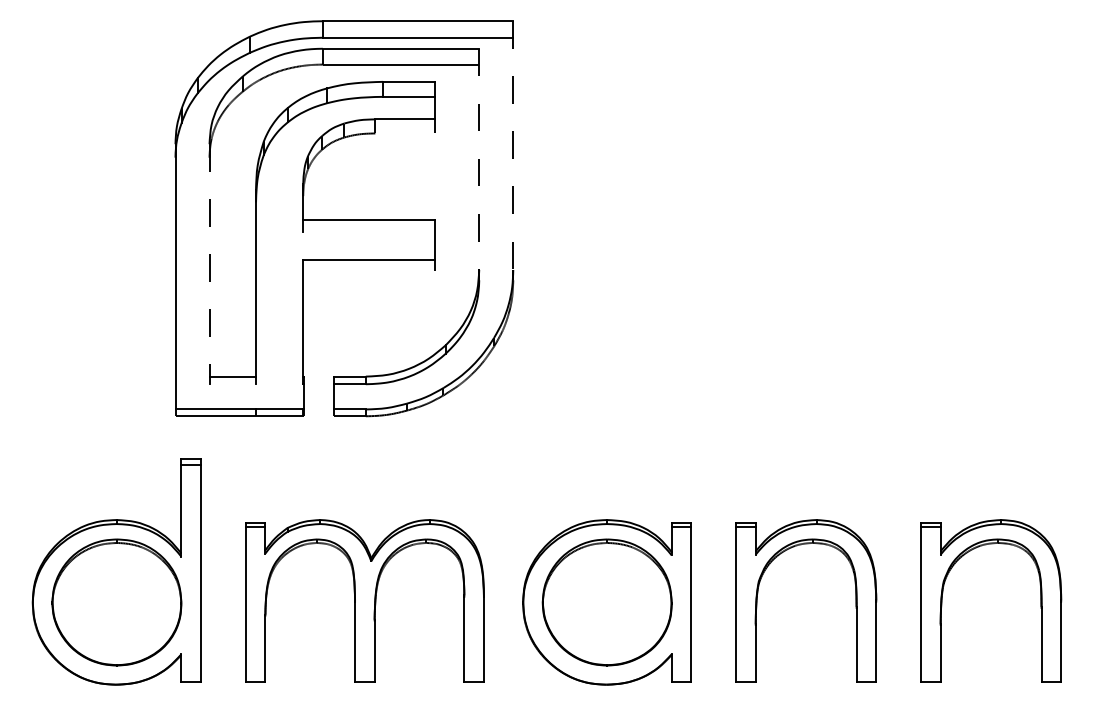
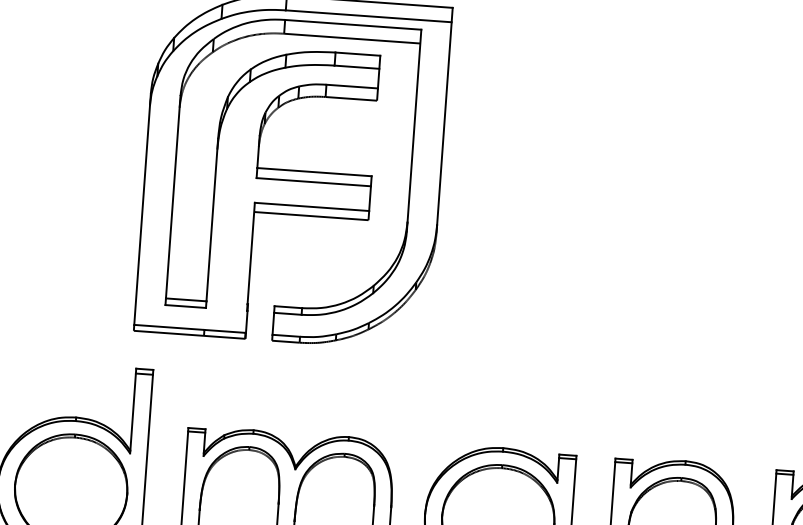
line: (404, 133) -> (350, 98), added
line: (513, 146) -> (445, 116), dashed -> solid
line: (479, 159) -> (414, 126), dashed -> solid
line: (368, 231) -> (313, 181), added
line: (209, 260) -> (173, 197), dashed -> solid
line: (368, 270) -> (311, 215), added
line: (232, 384) -> (185, 306), added

